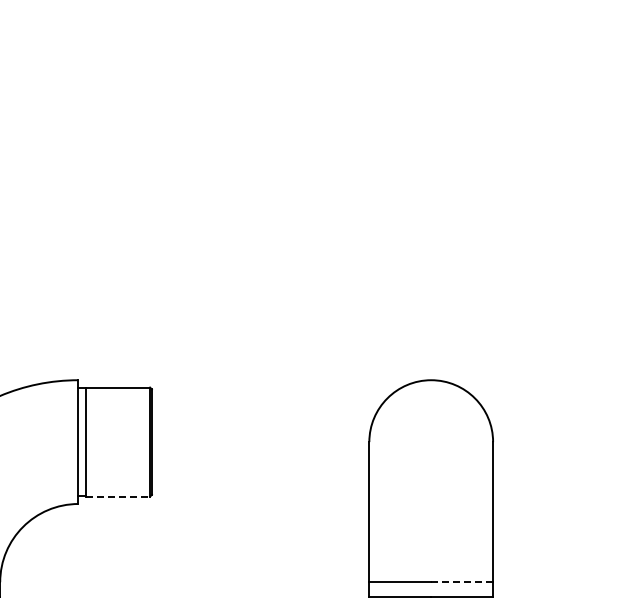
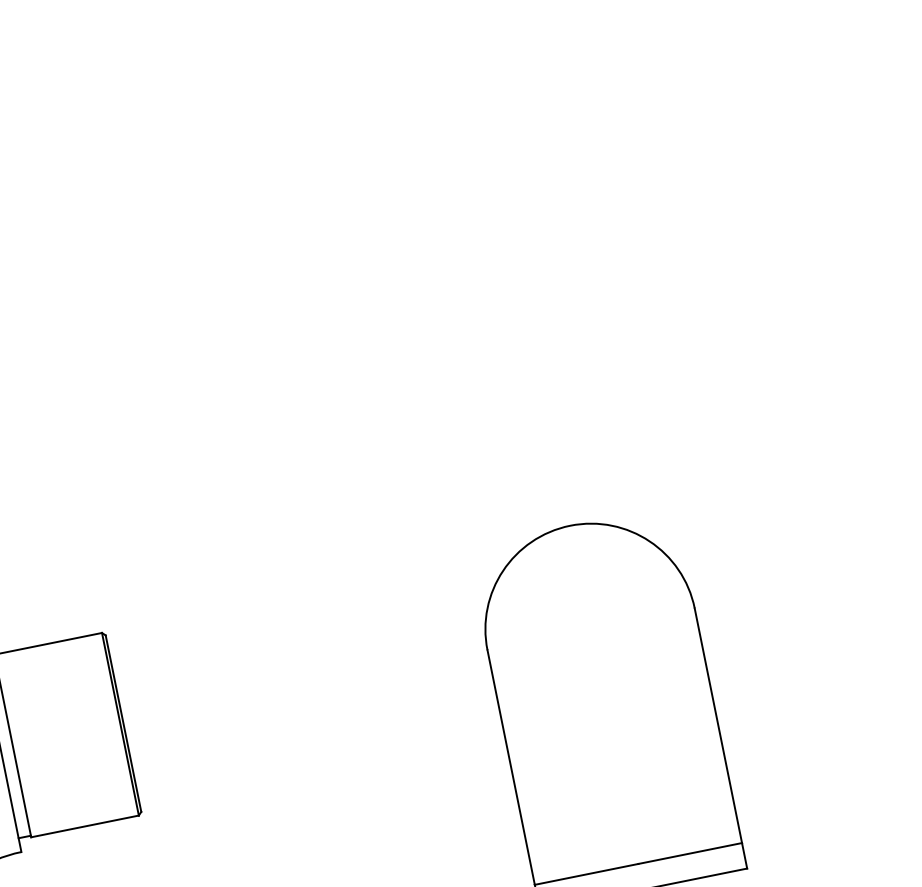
line: (118, 496) -> (85, 825), dashed -> solid
line: (462, 582) -> (690, 853), dashed -> solid

